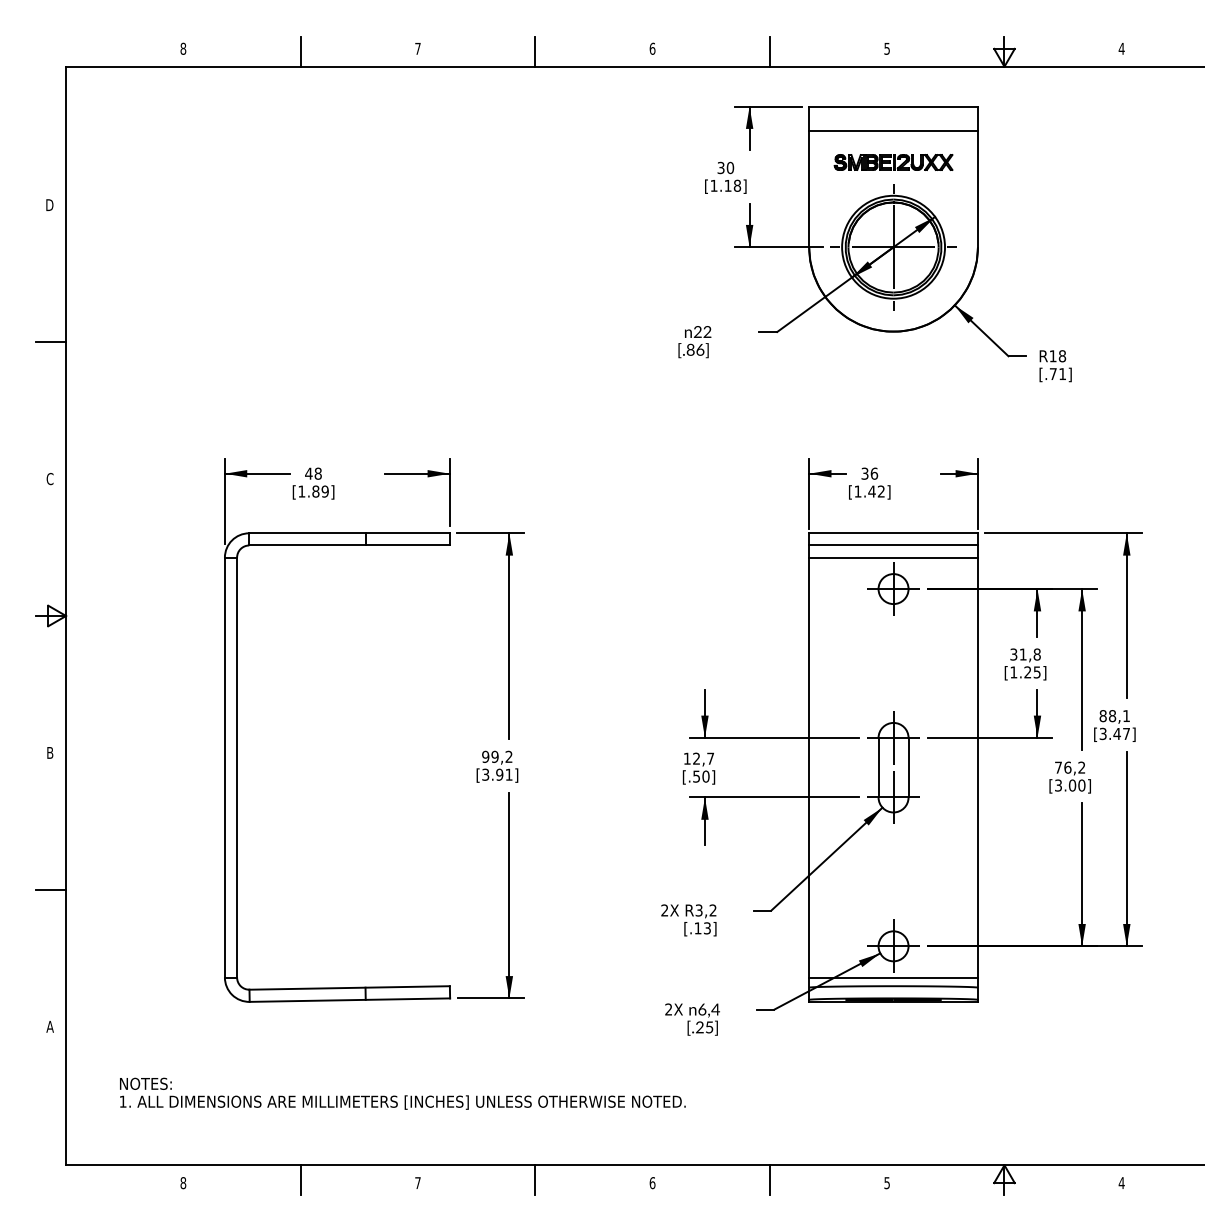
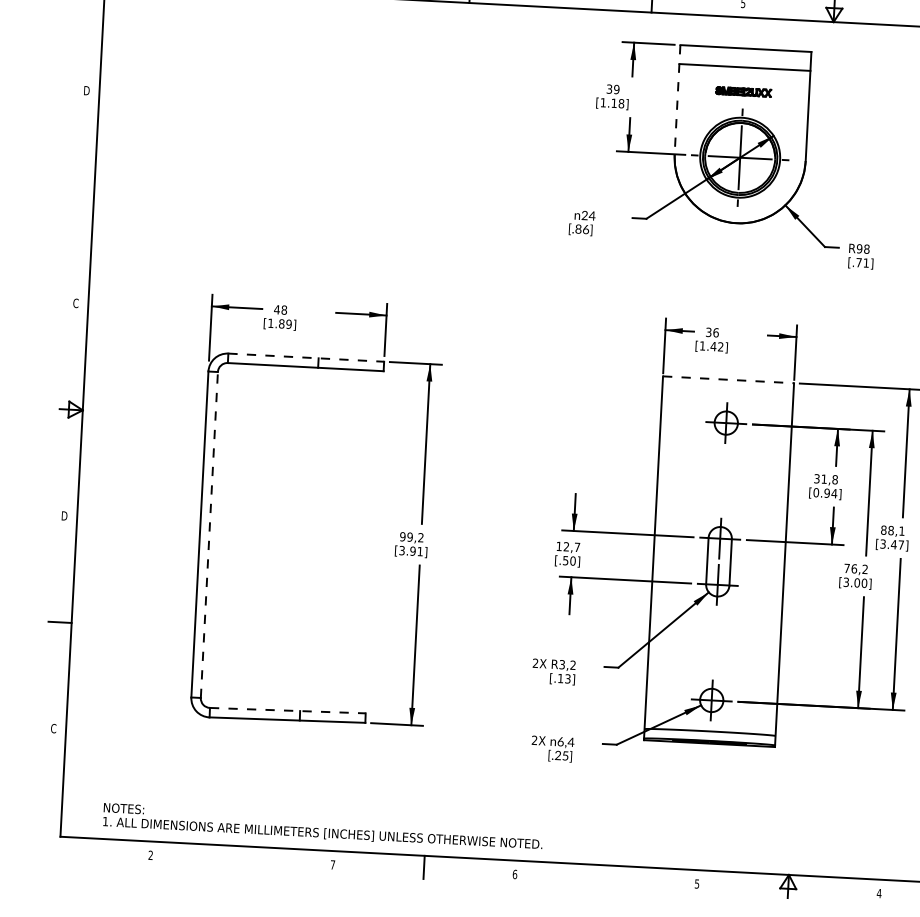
part: (893, 162) -> (743, 91), size x0.6
text: (729, 168) -> (616, 89), 30 -> 39
line: (809, 177) -> (677, 100), solid -> dashed
text: (707, 331) -> (592, 215), 22 -> 24
line: (51, 342) -> (82, 197), removed
text: (1052, 356) -> (859, 249), R18 -> R98
line: (350, 533) -> (306, 357), solid -> dashed
line: (894, 533) -> (729, 380), solid -> dashed
line: (893, 545) -> (728, 389), removed
line: (893, 557) -> (727, 398), removed
text: (1025, 672) -> (825, 493), [1.25] -> [0.94]
text: (49, 752) -> (64, 515), B -> D
line: (237, 767) -> (209, 534), solid -> dashed
line: (893, 977) -> (710, 724), removed
line: (350, 987) -> (288, 710), solid -> dashed
text: (49, 1026) -> (53, 728), A -> C
text: (402, 1093) -> (322, 826), moved
line: (300, 1180) -> (241, 858), removed
line: (769, 1180) -> (605, 877), removed
text: (183, 1183) -> (150, 855), 8 -> 2

